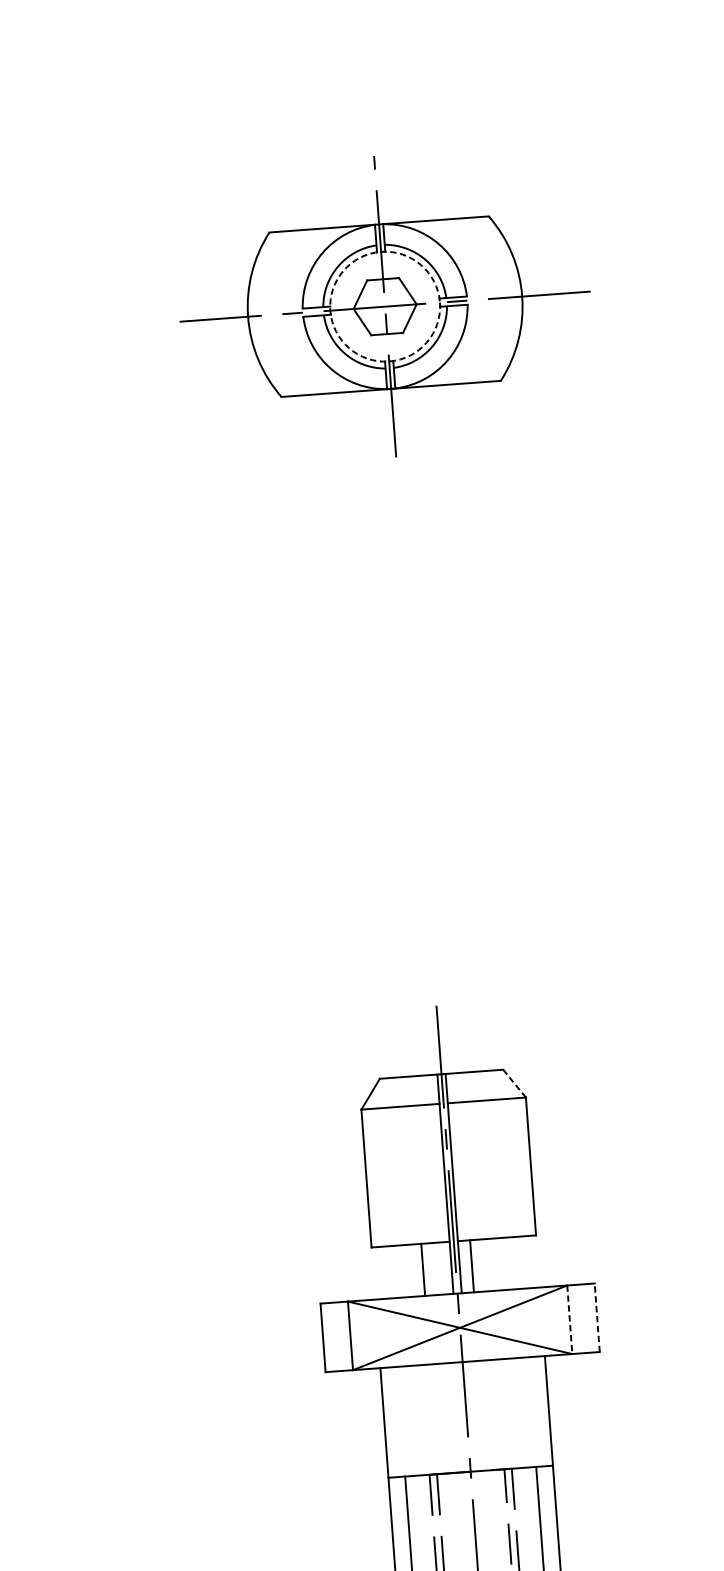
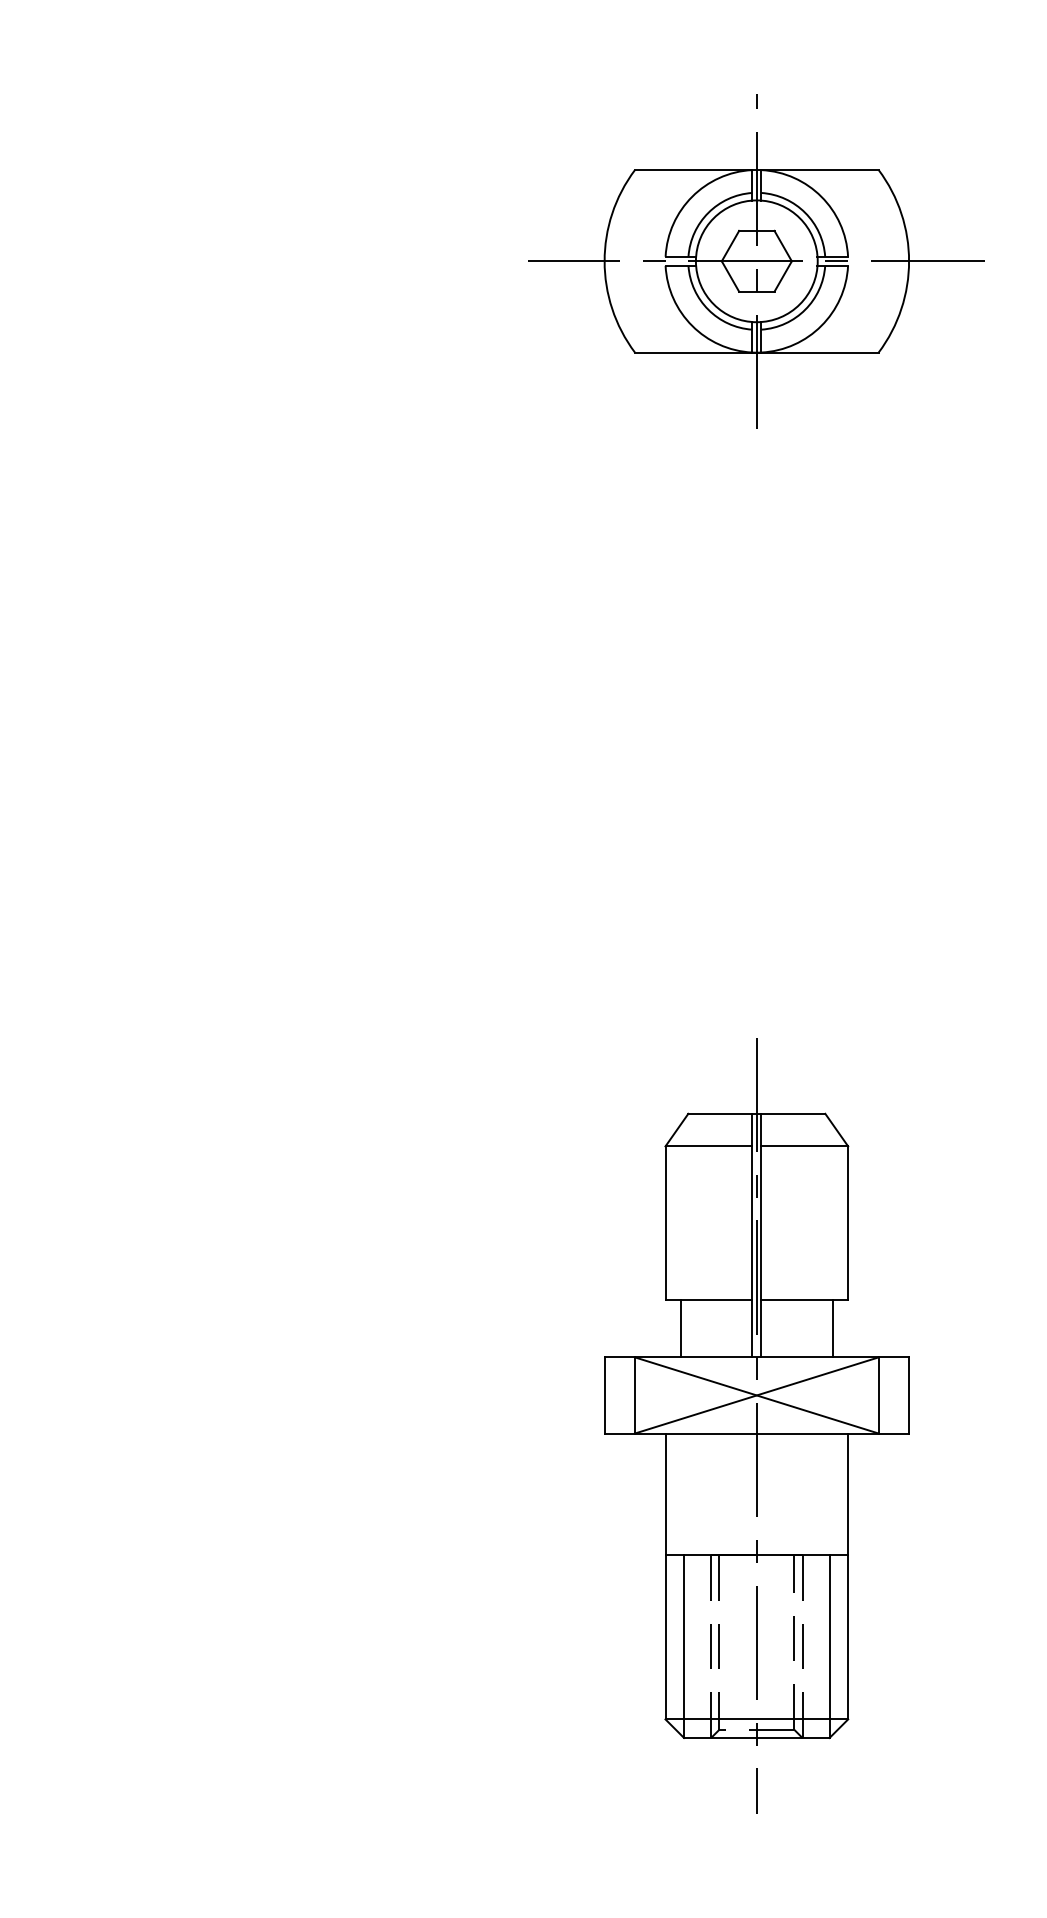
circle: (384, 306) -> (756, 261), dashed -> solid
line: (514, 1084) -> (836, 1130), dashed -> solid
line: (471, 1266) -> (832, 1328), moved
line: (423, 1269) -> (680, 1328), moved
line: (597, 1316) -> (909, 1394), dashed -> solid
line: (569, 1319) -> (878, 1395), dashed -> solid

